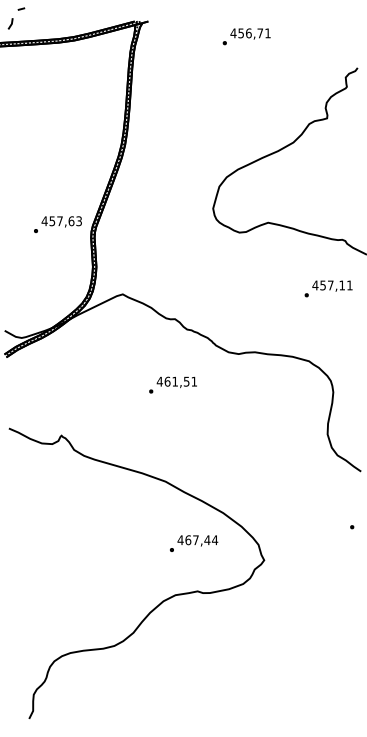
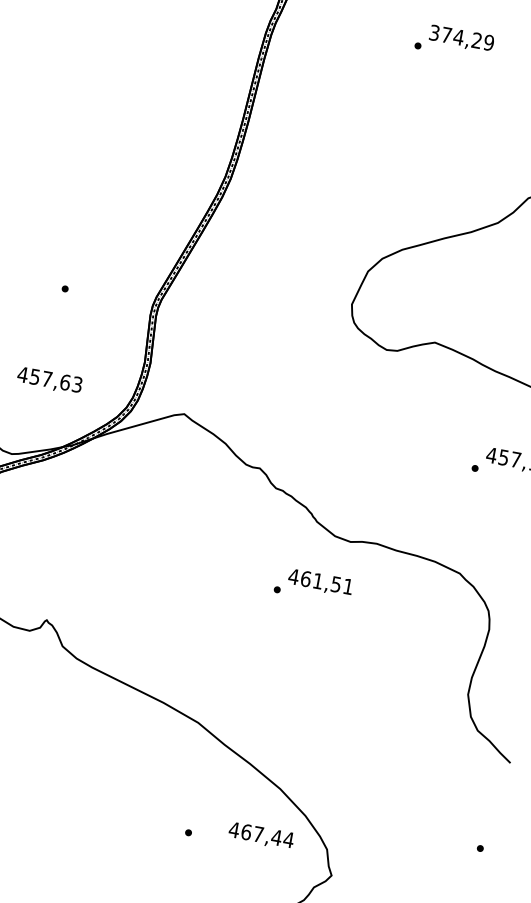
text: (250, 33) -> (461, 38), 456,71 -> 374,29
text: (61, 221) -> (49, 380), moved
text: (172, 384) -> (312, 584), moved
text: (197, 540) -> (260, 835), moved

